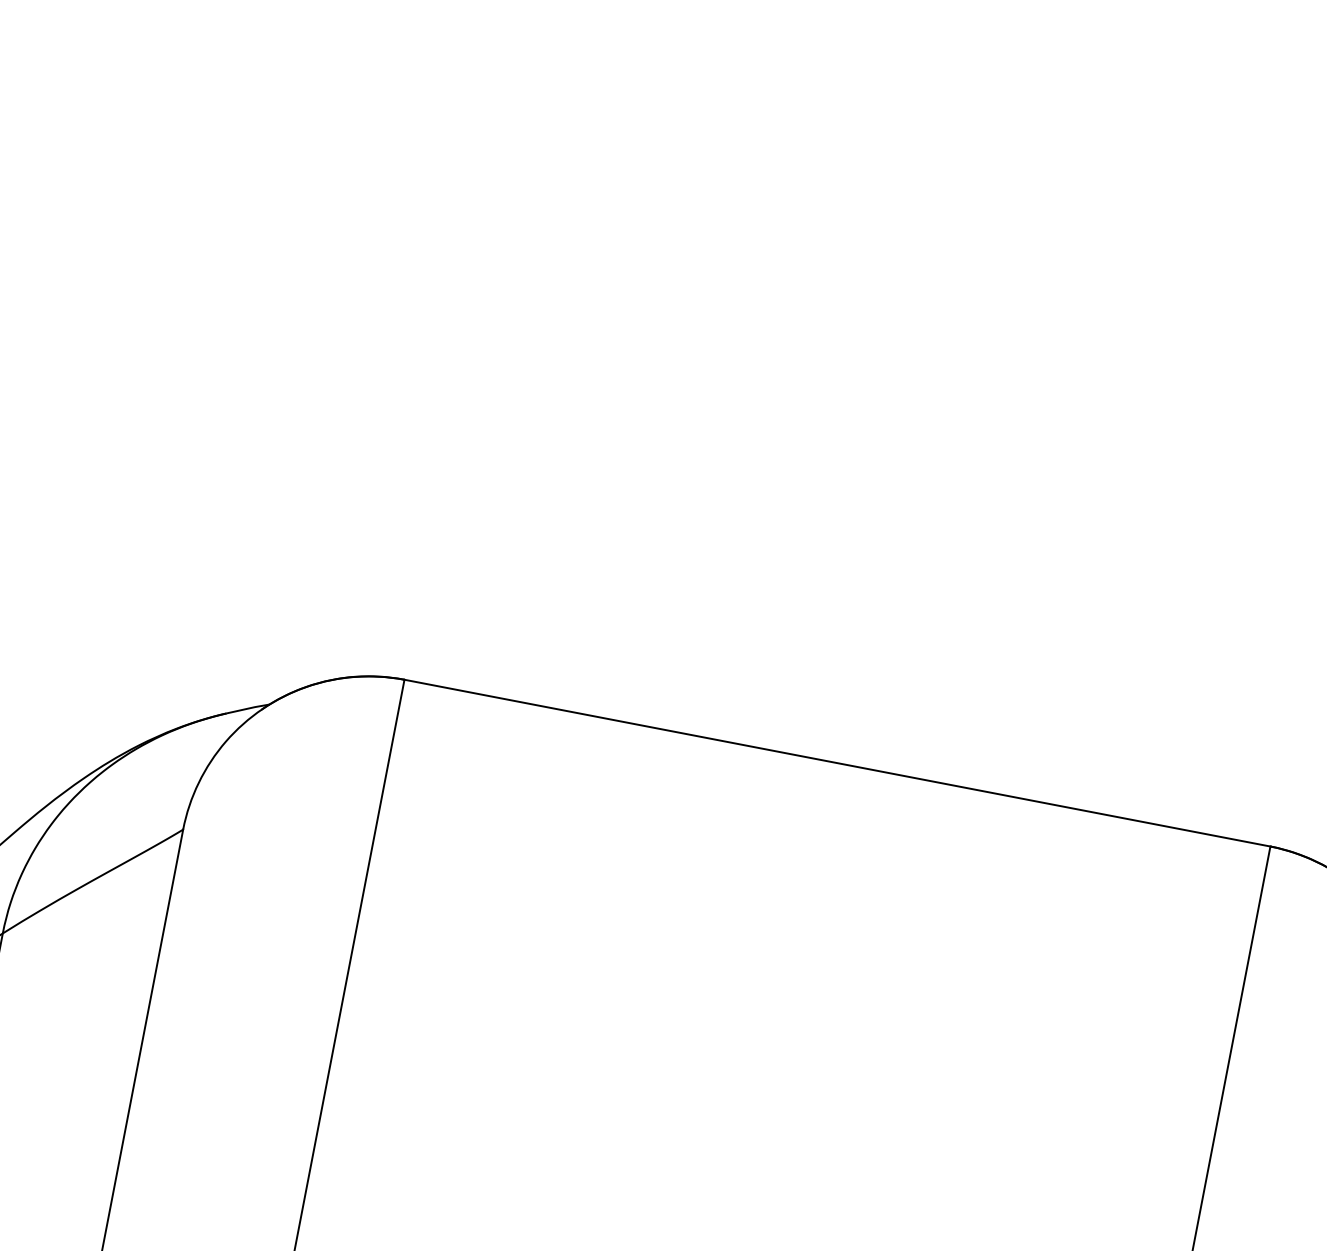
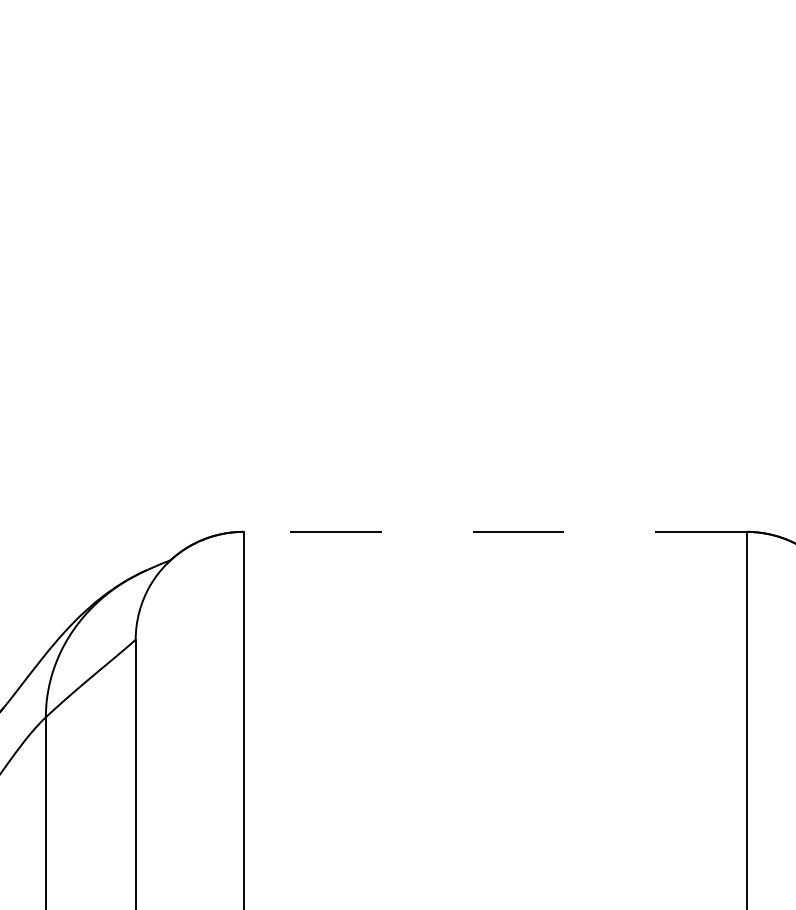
line: (838, 762) -> (495, 531), solid -> dashed

